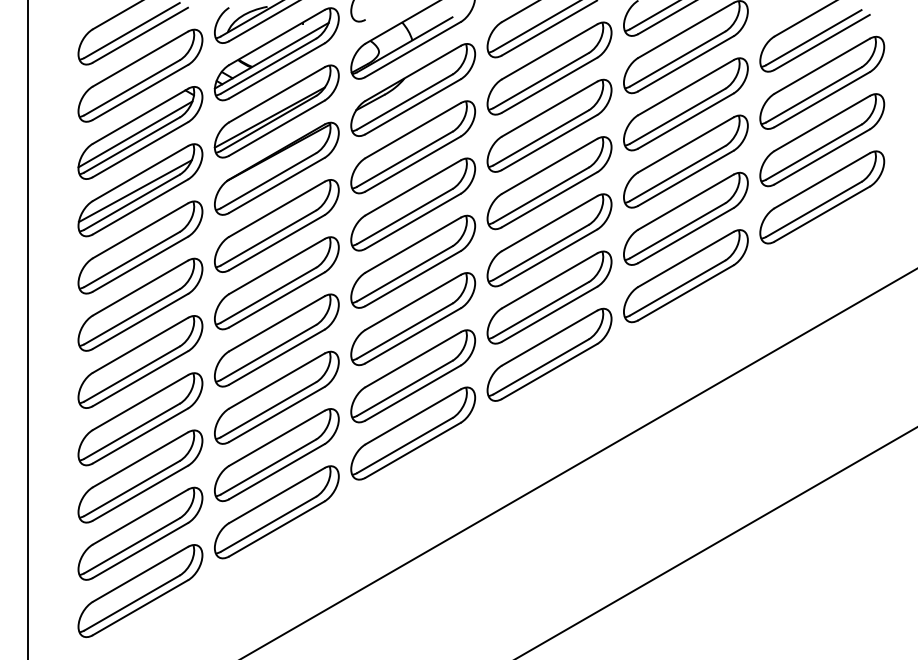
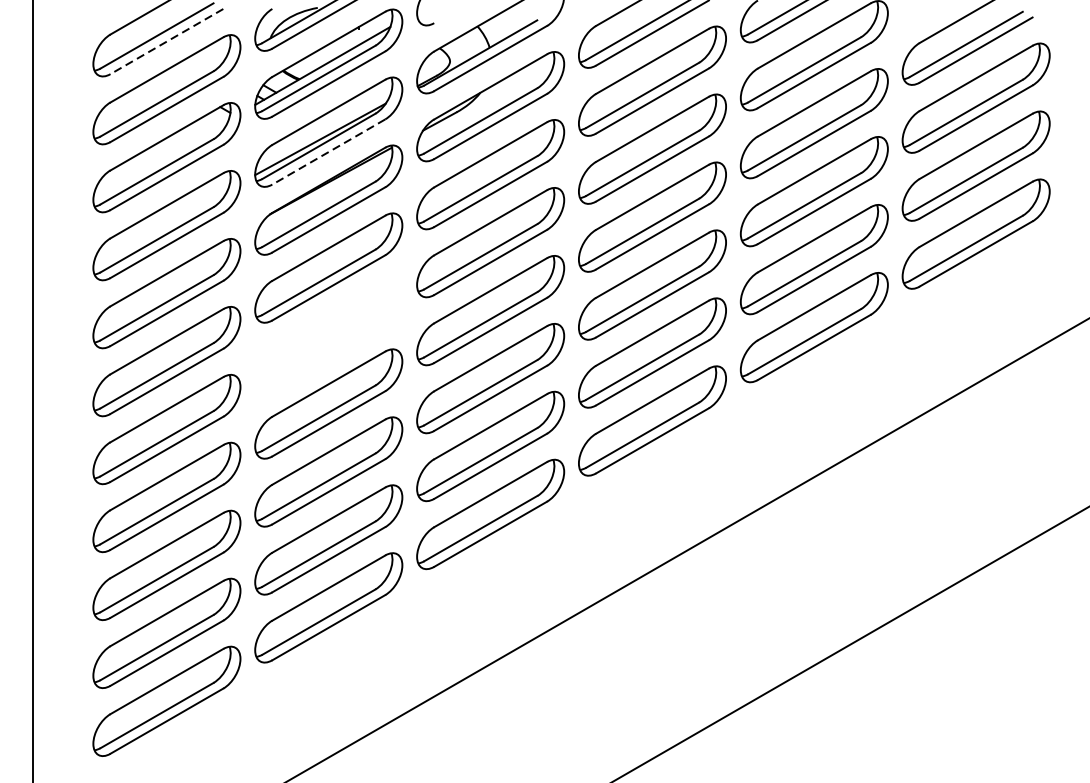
line: (140, 35) -> (166, 41), solid -> dashed
line: (276, 128) -> (328, 152), solid -> dashed
line: (135, 134) -> (161, 159), removed
line: (134, 191) -> (159, 227), removed
part: (276, 283) -> (328, 336), removed

